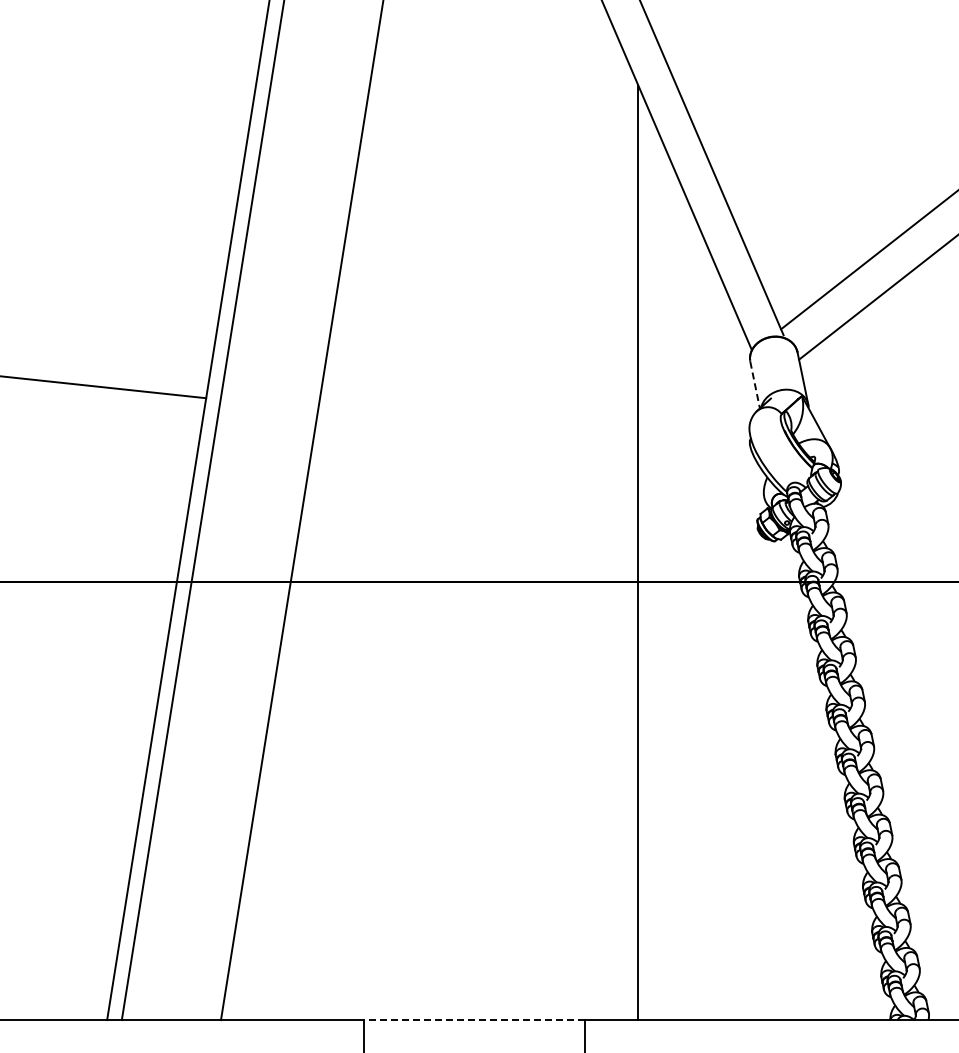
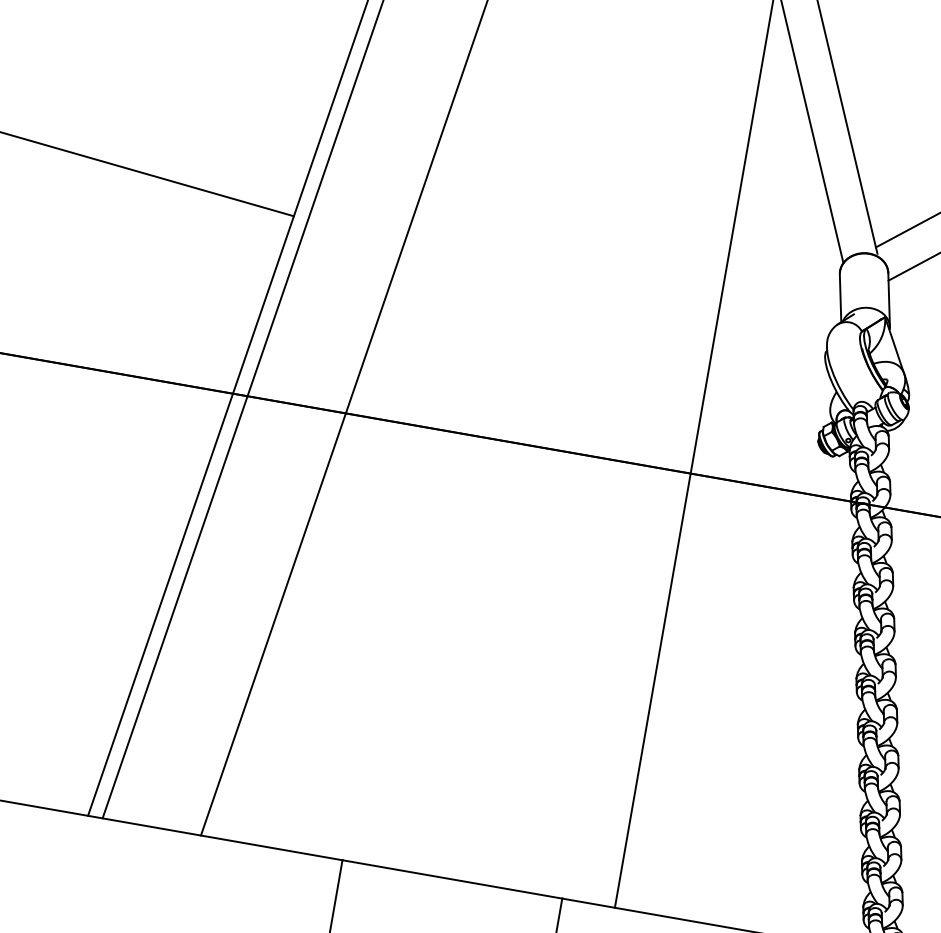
line: (755, 385) -> (840, 298), dashed -> solid
line: (474, 1020) -> (452, 879), dashed -> solid

